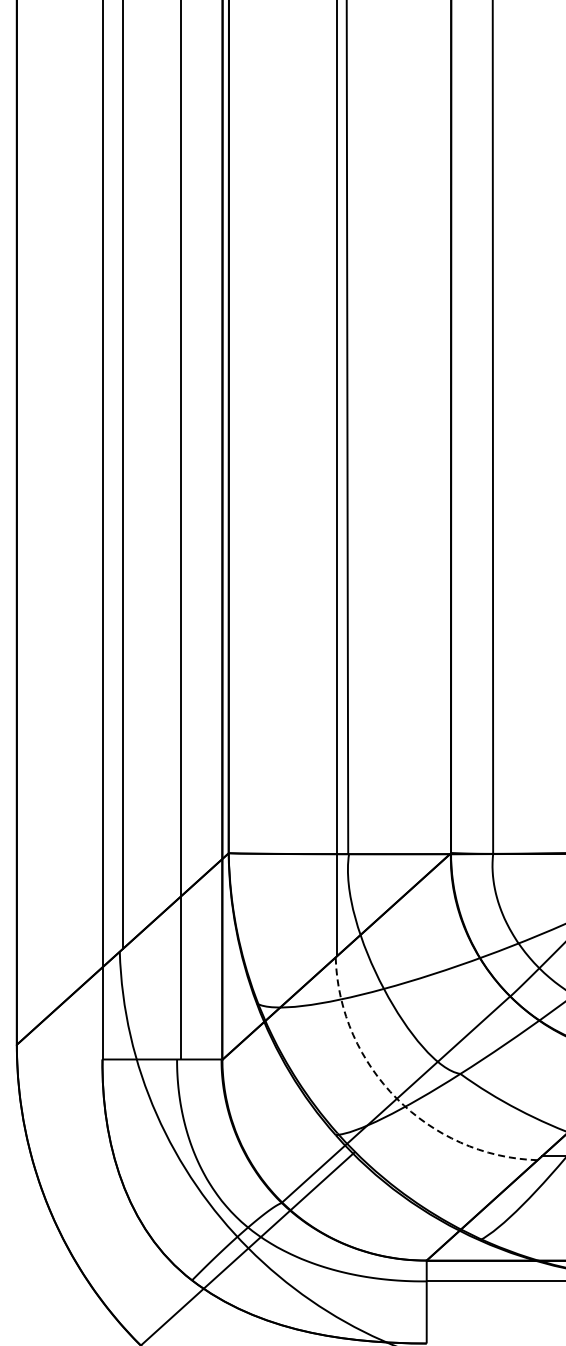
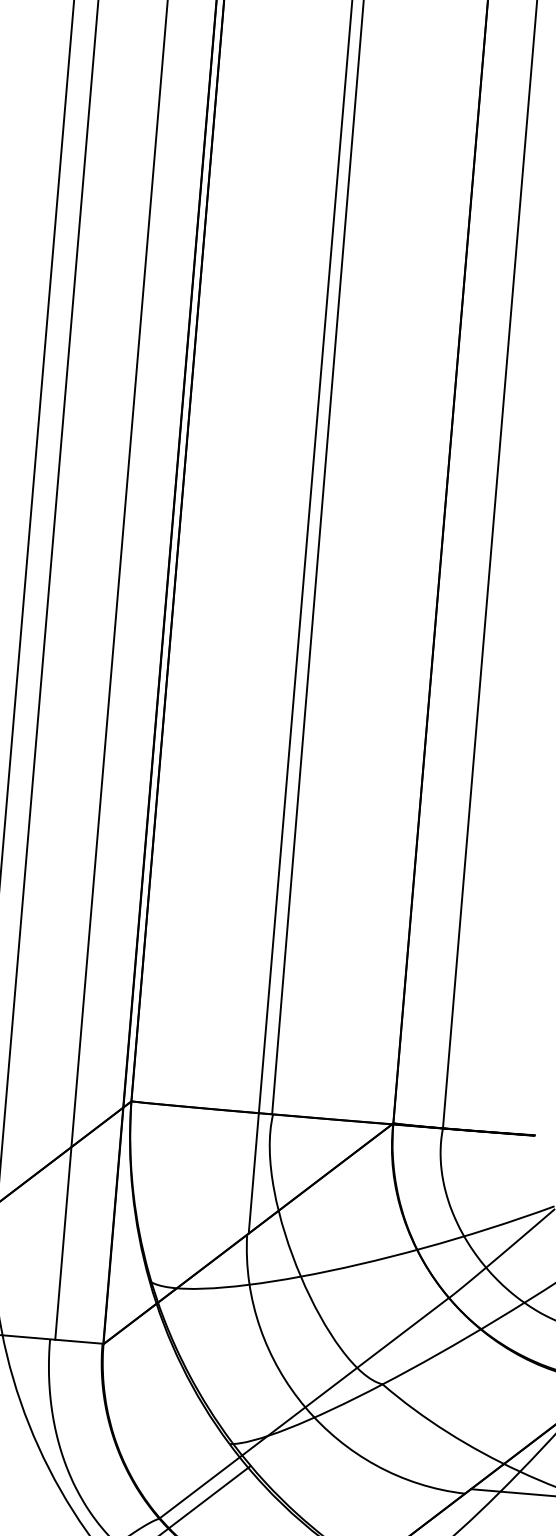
arc: (396, 1098) -> (304, 1407), dashed -> solid

